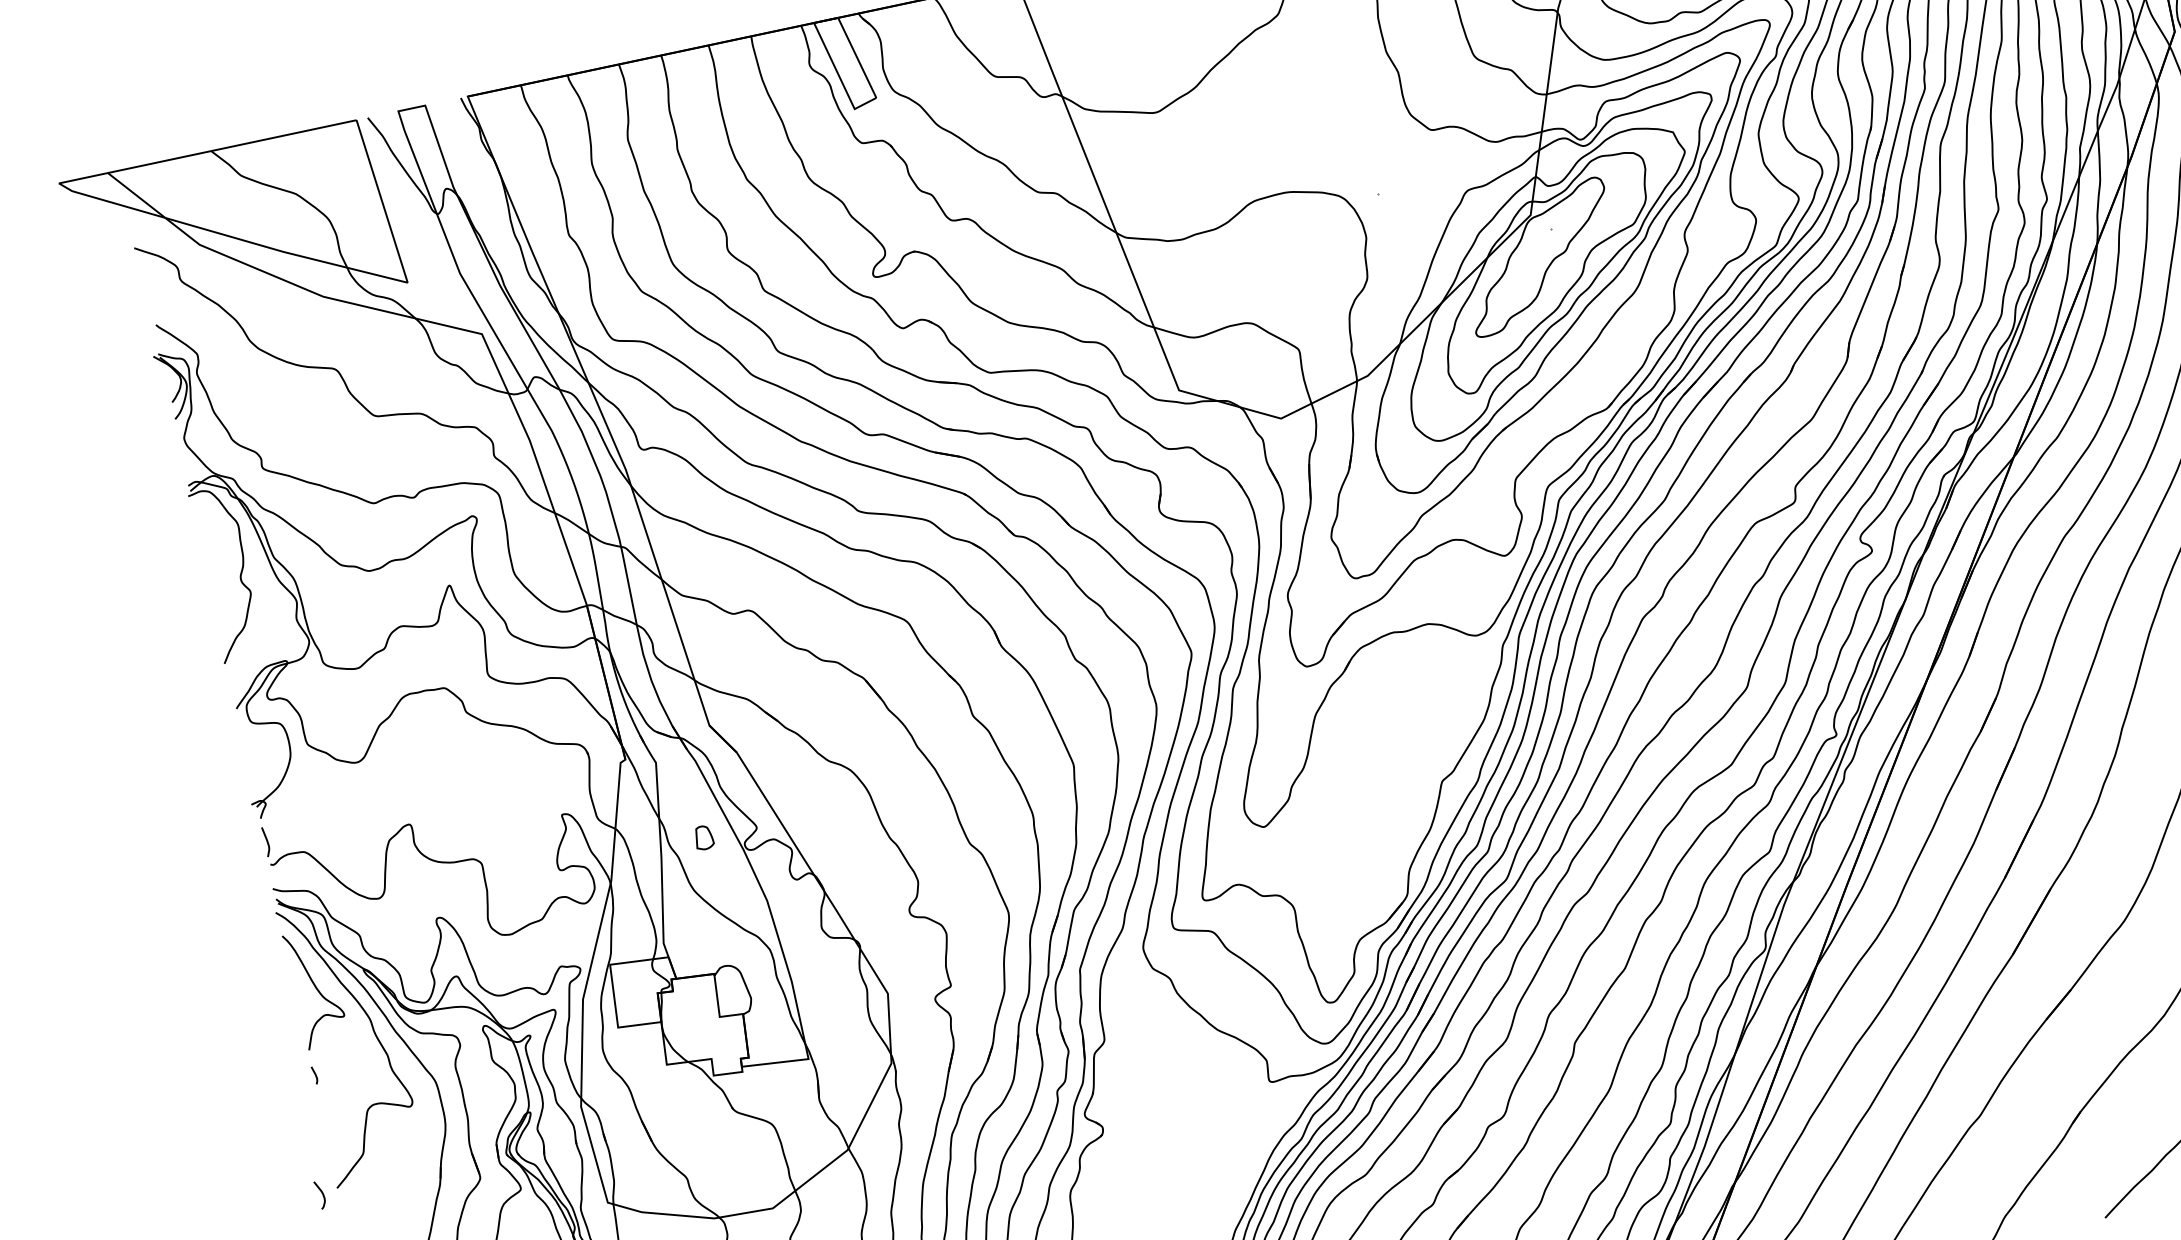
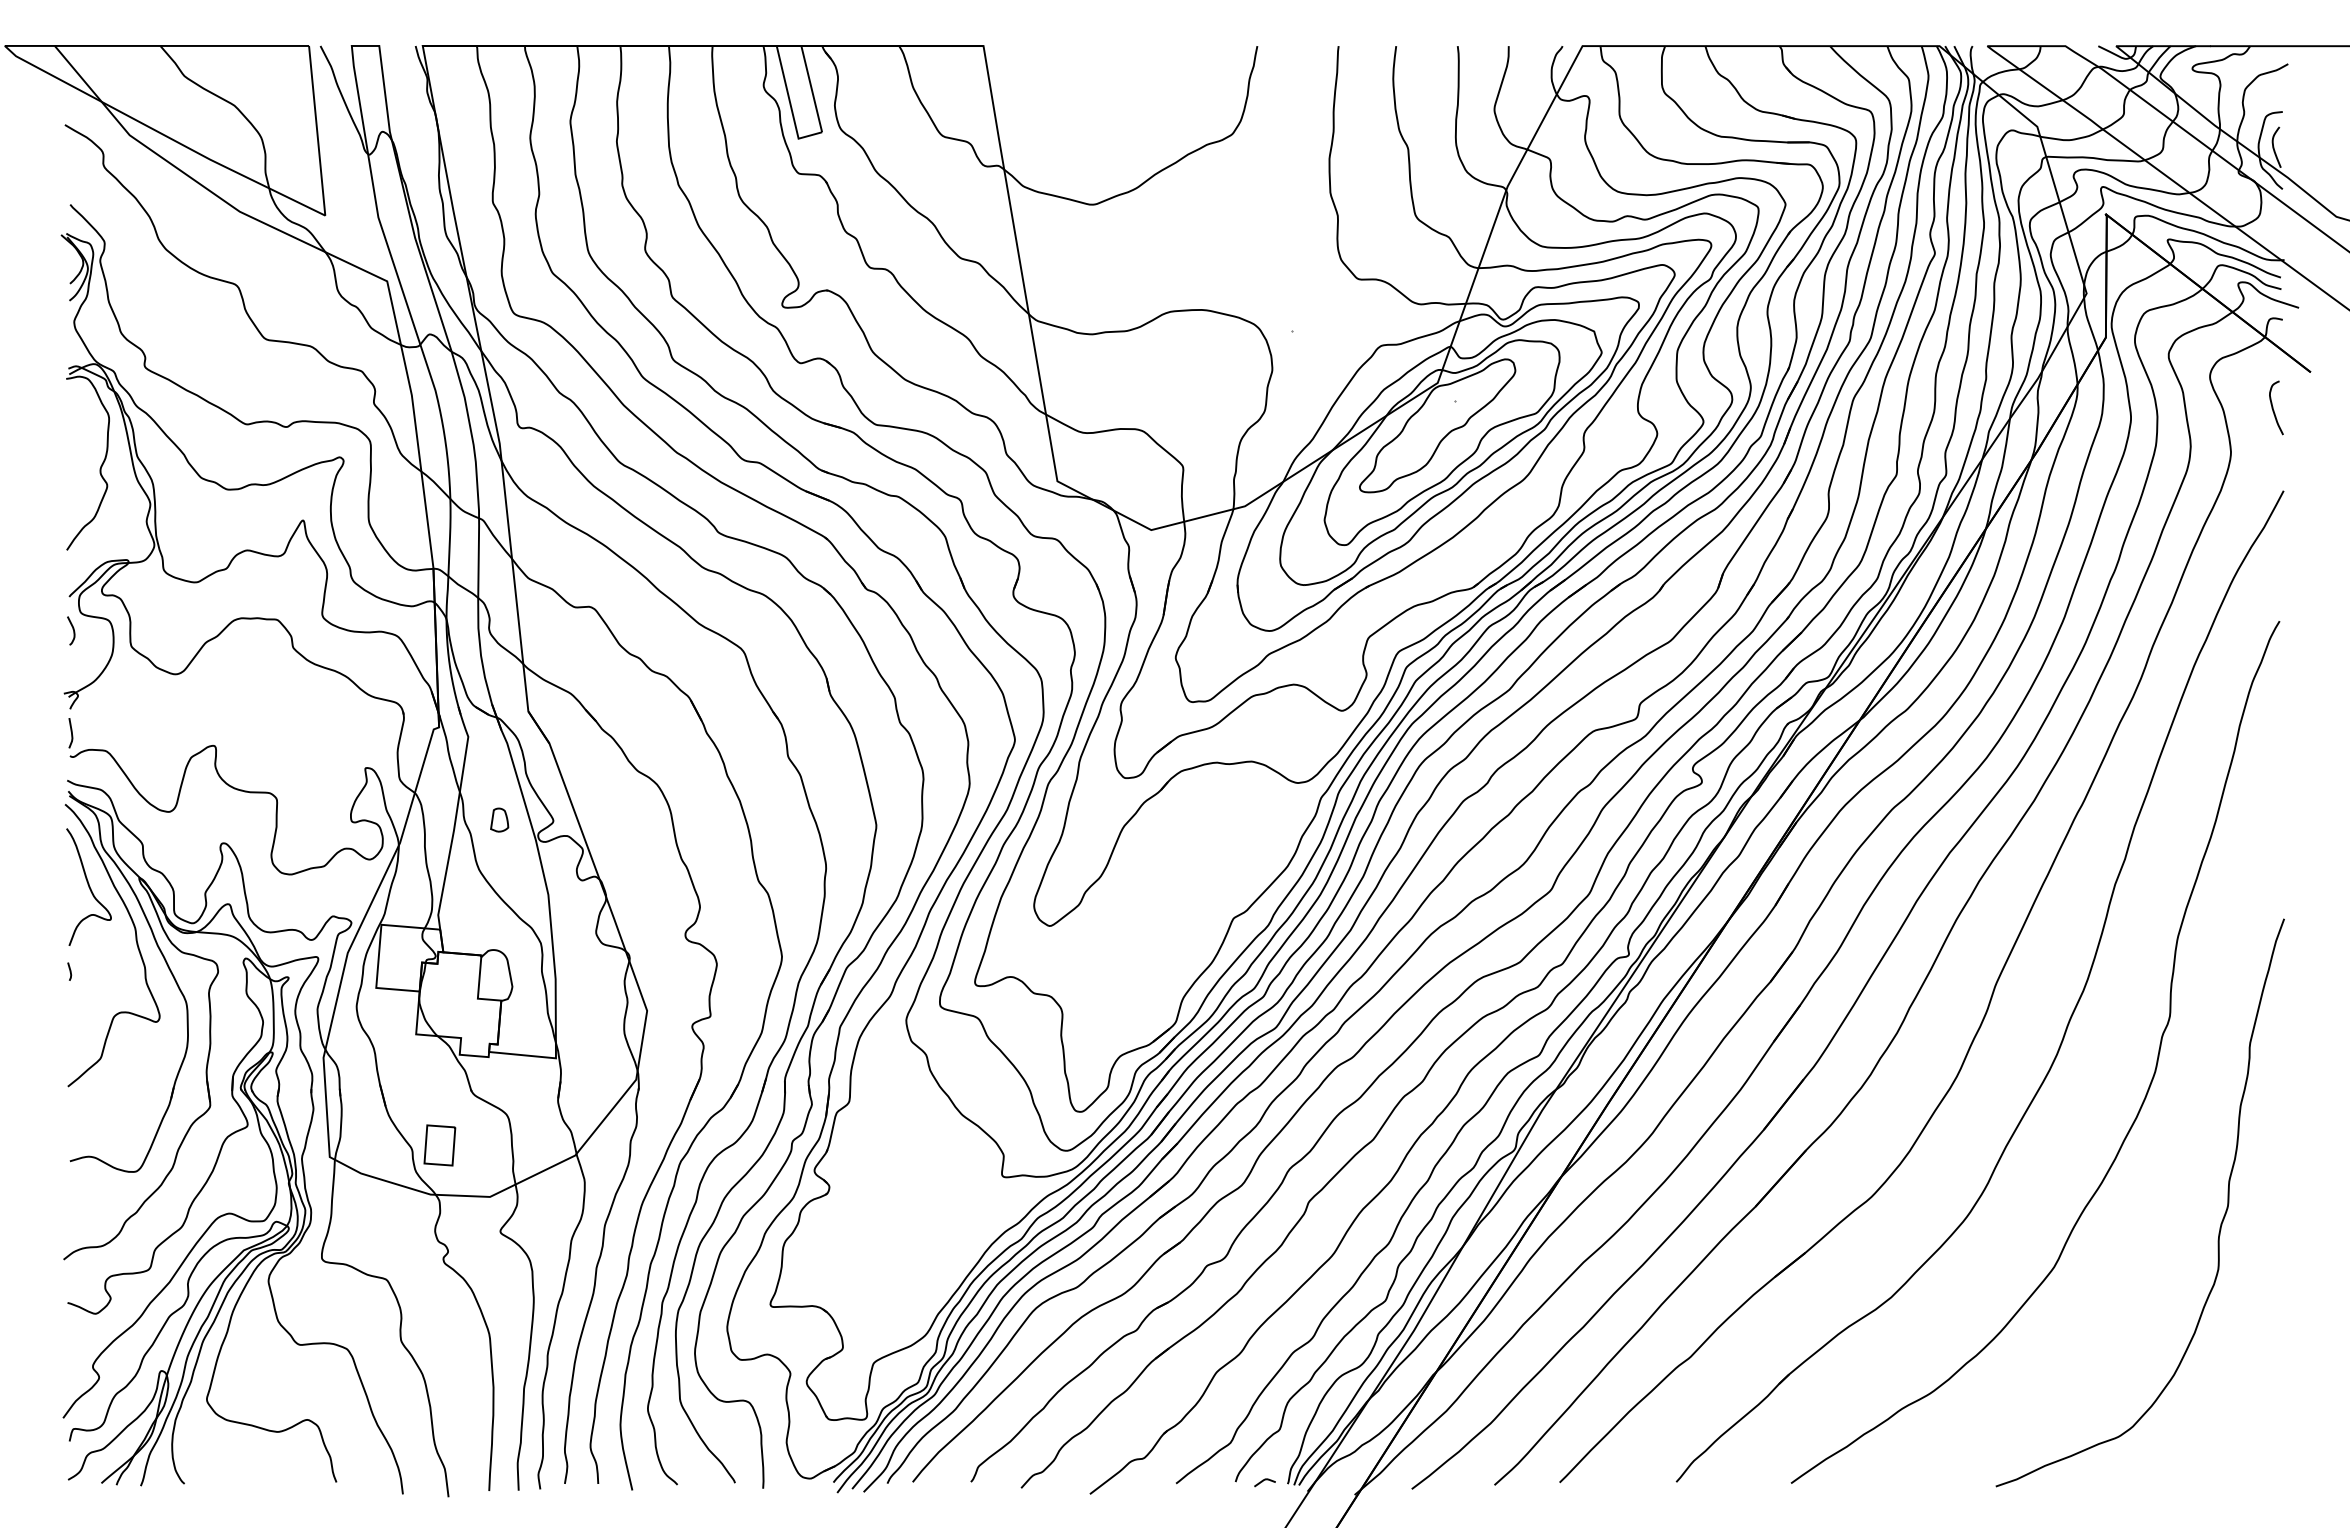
part: (712, 1168) -> (439, 1145), added
curve: (321, 1193) -> (72, 629), moved

